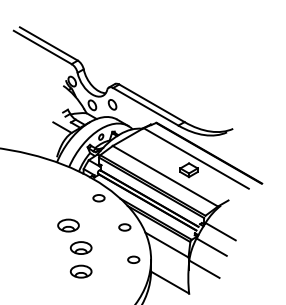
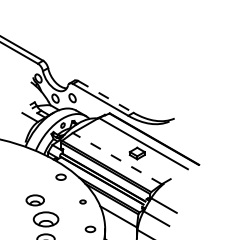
line: (151, 103) -> (105, 97), solid -> dashed
line: (165, 176) -> (117, 158), solid -> dashed
circle: (124, 227) -> (82, 202), size x0.6
part: (80, 247) -> (45, 218), size x1.4

